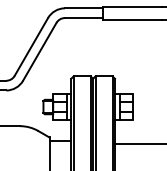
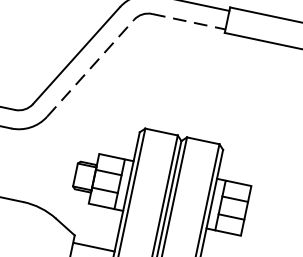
line: (84, 18) -> (189, 22), solid -> dashed
line: (40, 51) -> (92, 67), solid -> dashed

